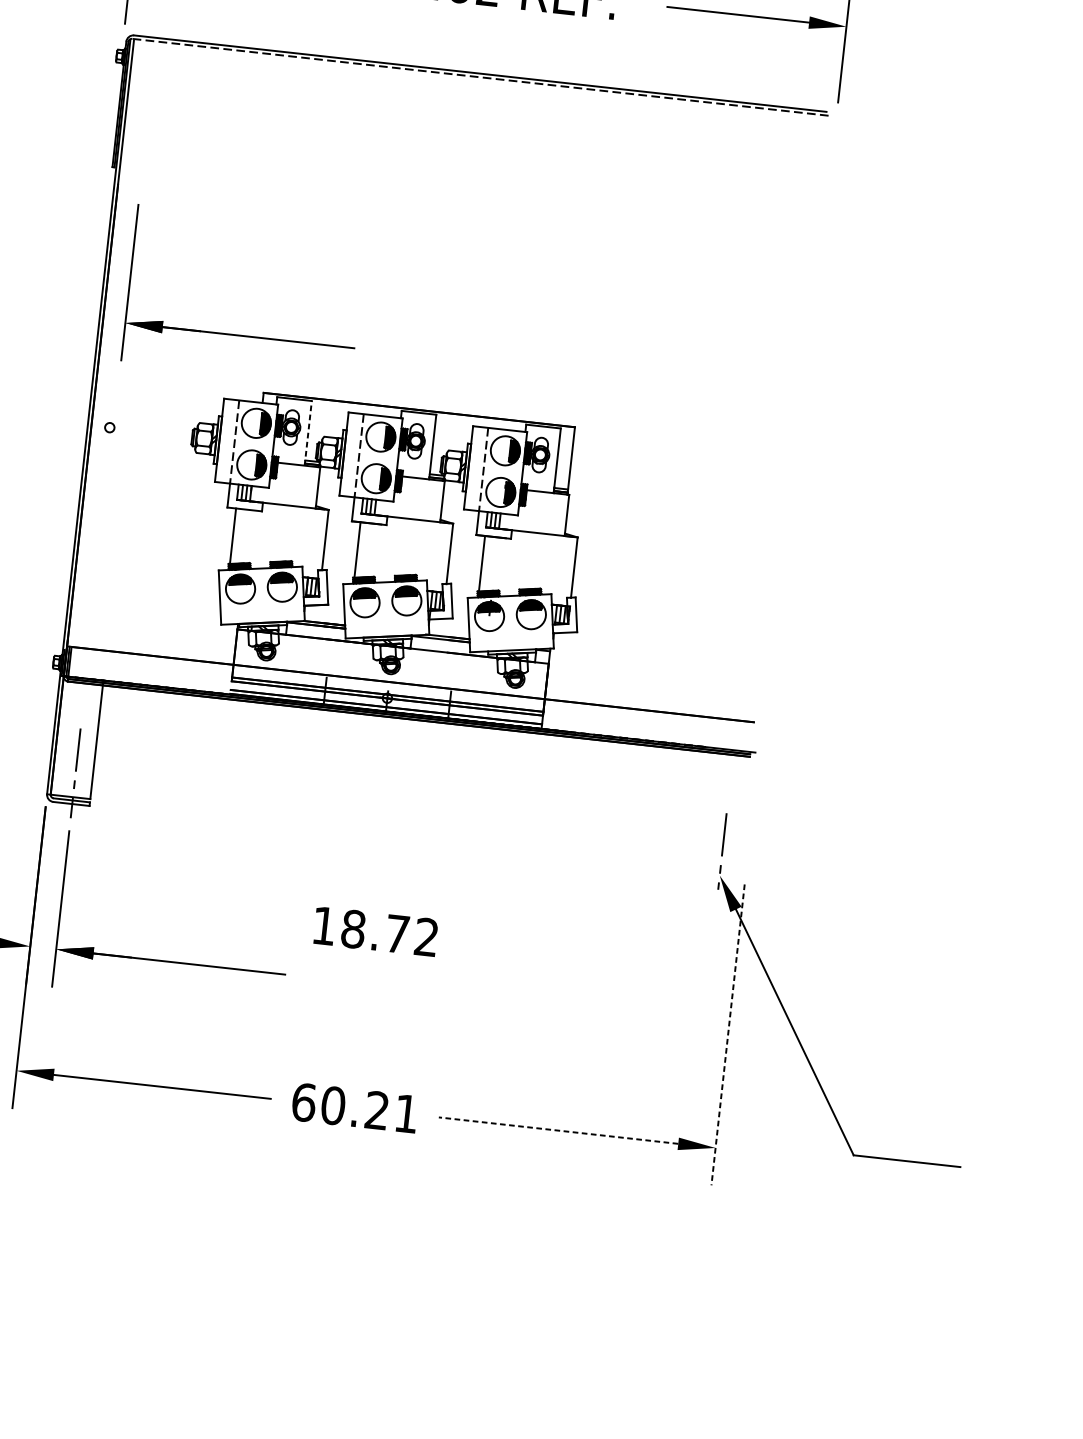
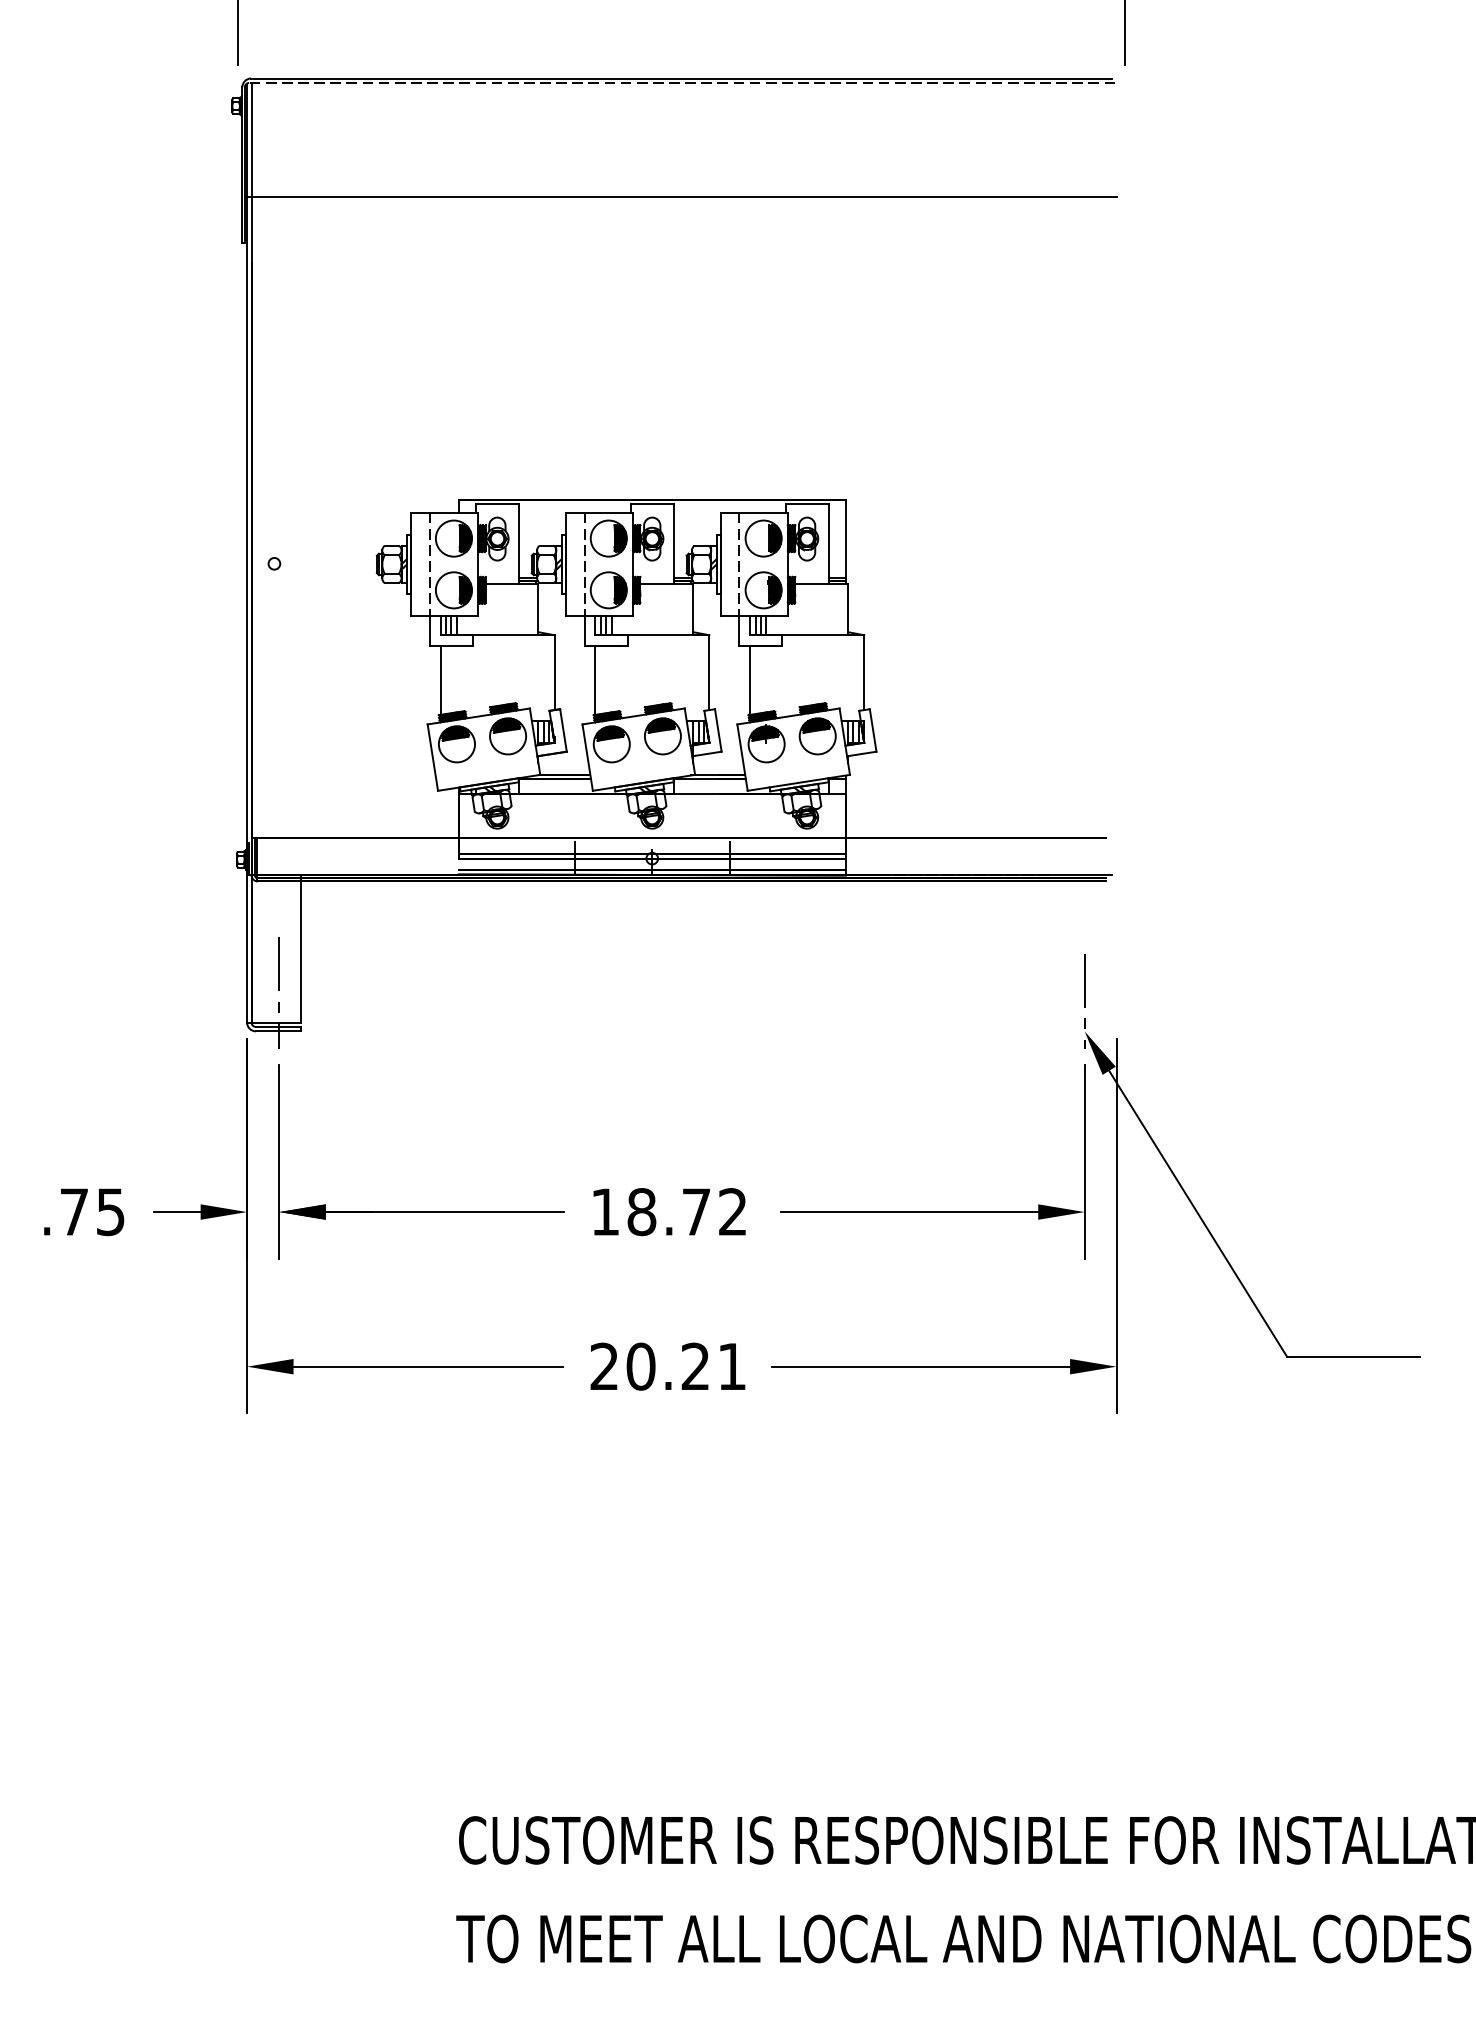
line: (469, 168) -> (681, 196), added
part: (239, 335) -> (421, 432), removed
line: (308, 433) -> (519, 543), dashed -> solid
text: (375, 932) -> (669, 1212), moved
part: (581, 1006) -> (932, 1211), added
line: (728, 1035) -> (1116, 1226), dashed -> solid
text: (303, 1102) -> (604, 1366), 60.21 -> 20.21
line: (558, 1130) -> (921, 1366), dashed -> solid

